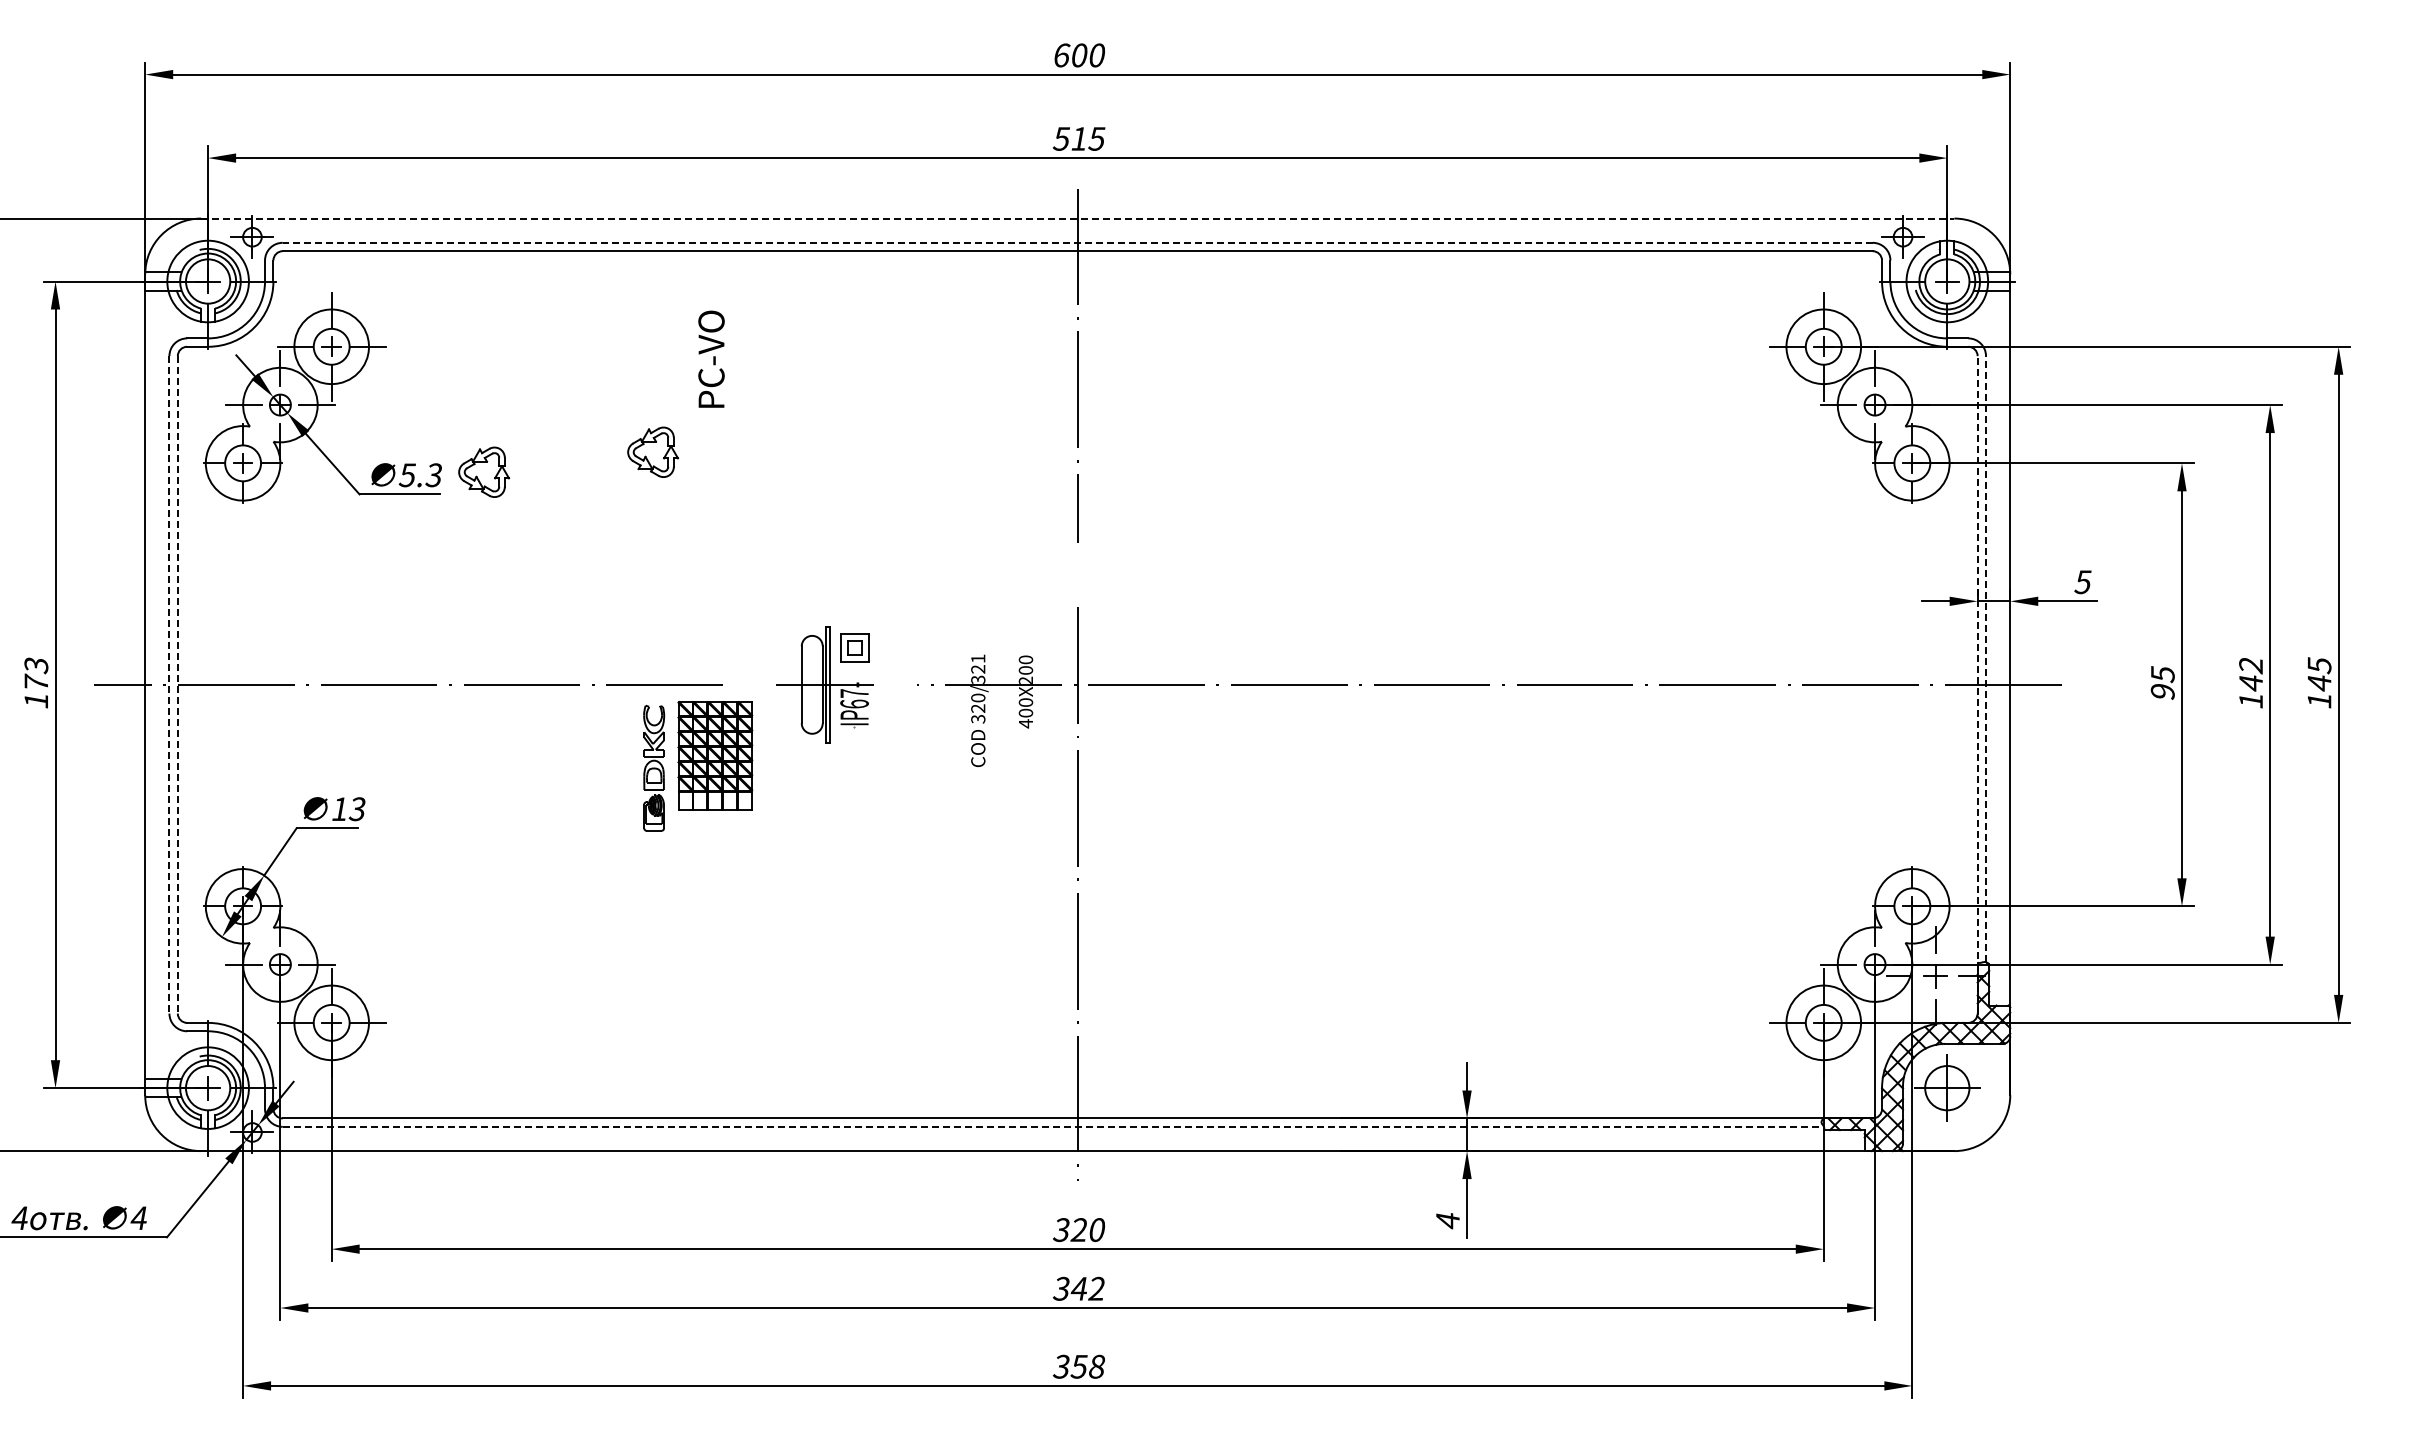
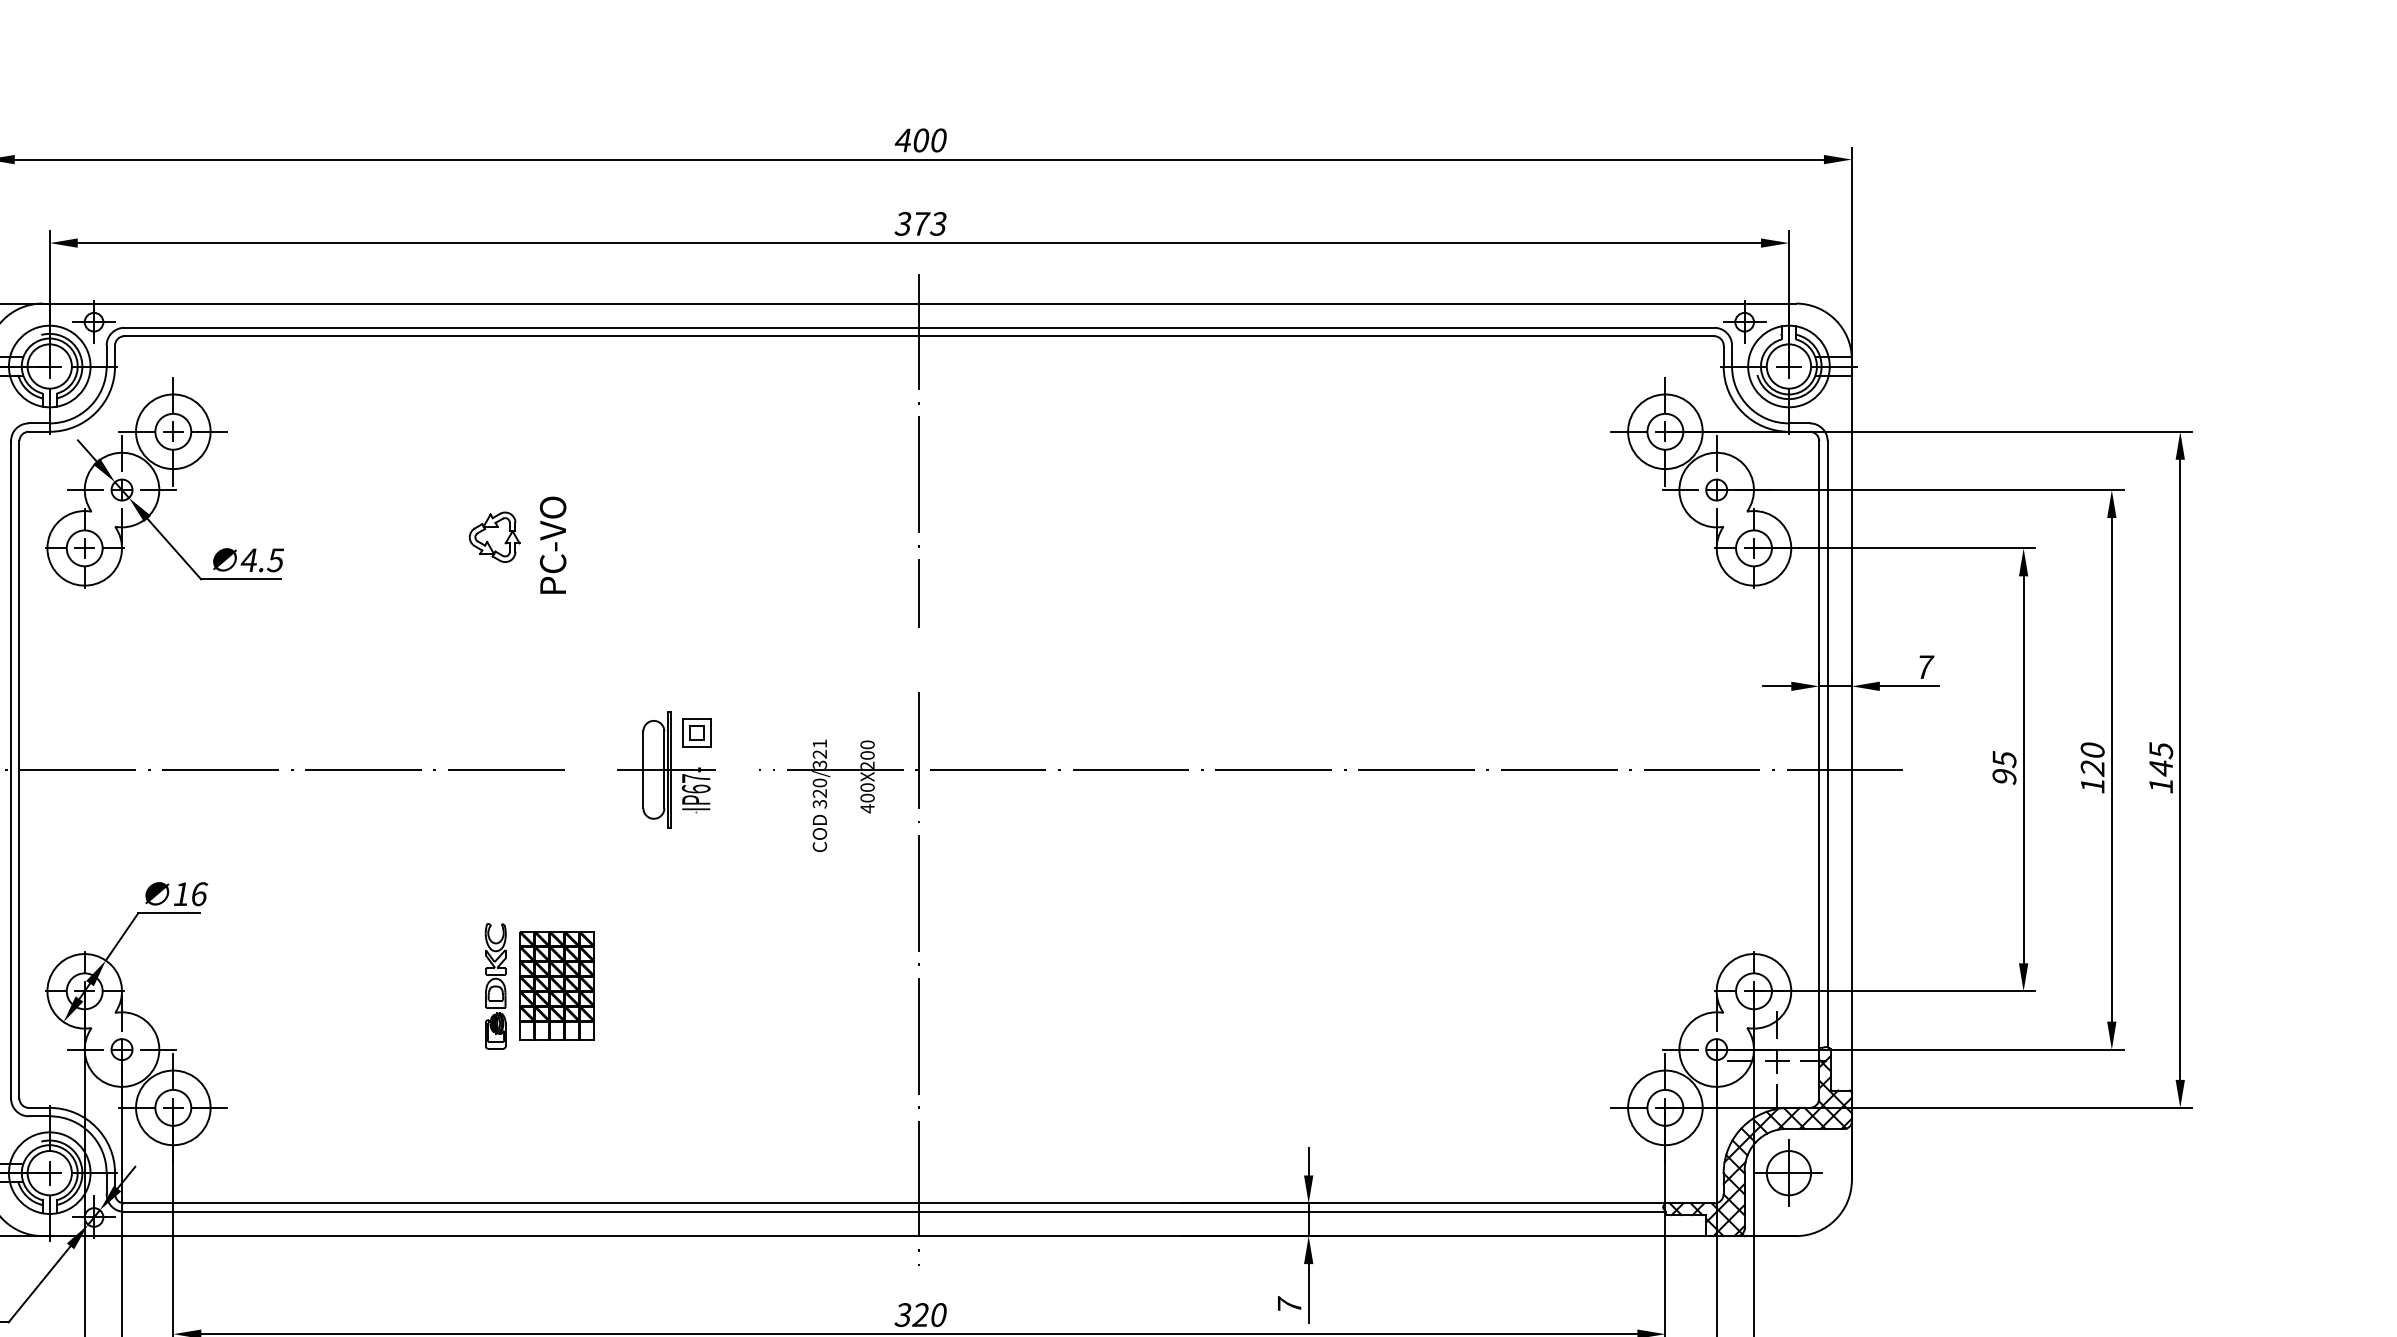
text: (1061, 55) -> (903, 140), 600 -> 400
text: (1079, 138) -> (921, 223), 515 -> 373
line: (1077, 218) -> (919, 303), dashed -> solid
line: (1077, 242) -> (919, 327), dashed -> solid
text: (711, 358) -> (553, 544), moved
part: (484, 471) -> (326, 556), removed
text: (420, 475) -> (262, 560), 5.3 -> 4.5
text: (2083, 582) -> (1925, 667), 5 -> 7
line: (1986, 658) -> (1828, 743), dashed -> solid
text: (2251, 674) -> (2093, 759), 142 -> 120
line: (169, 684) -> (11, 769), dashed -> solid
line: (177, 684) -> (19, 769), dashed -> solid
line: (1977, 684) -> (1819, 769), dashed -> solid
part: (715, 755) -> (557, 985), moved
part: (654, 768) -> (496, 986), moved
text: (357, 809) -> (199, 894), 13 -> 16
line: (1053, 1126) -> (895, 1211), dashed -> solid
text: (1447, 1220) -> (1289, 1305), 4 -> 7

